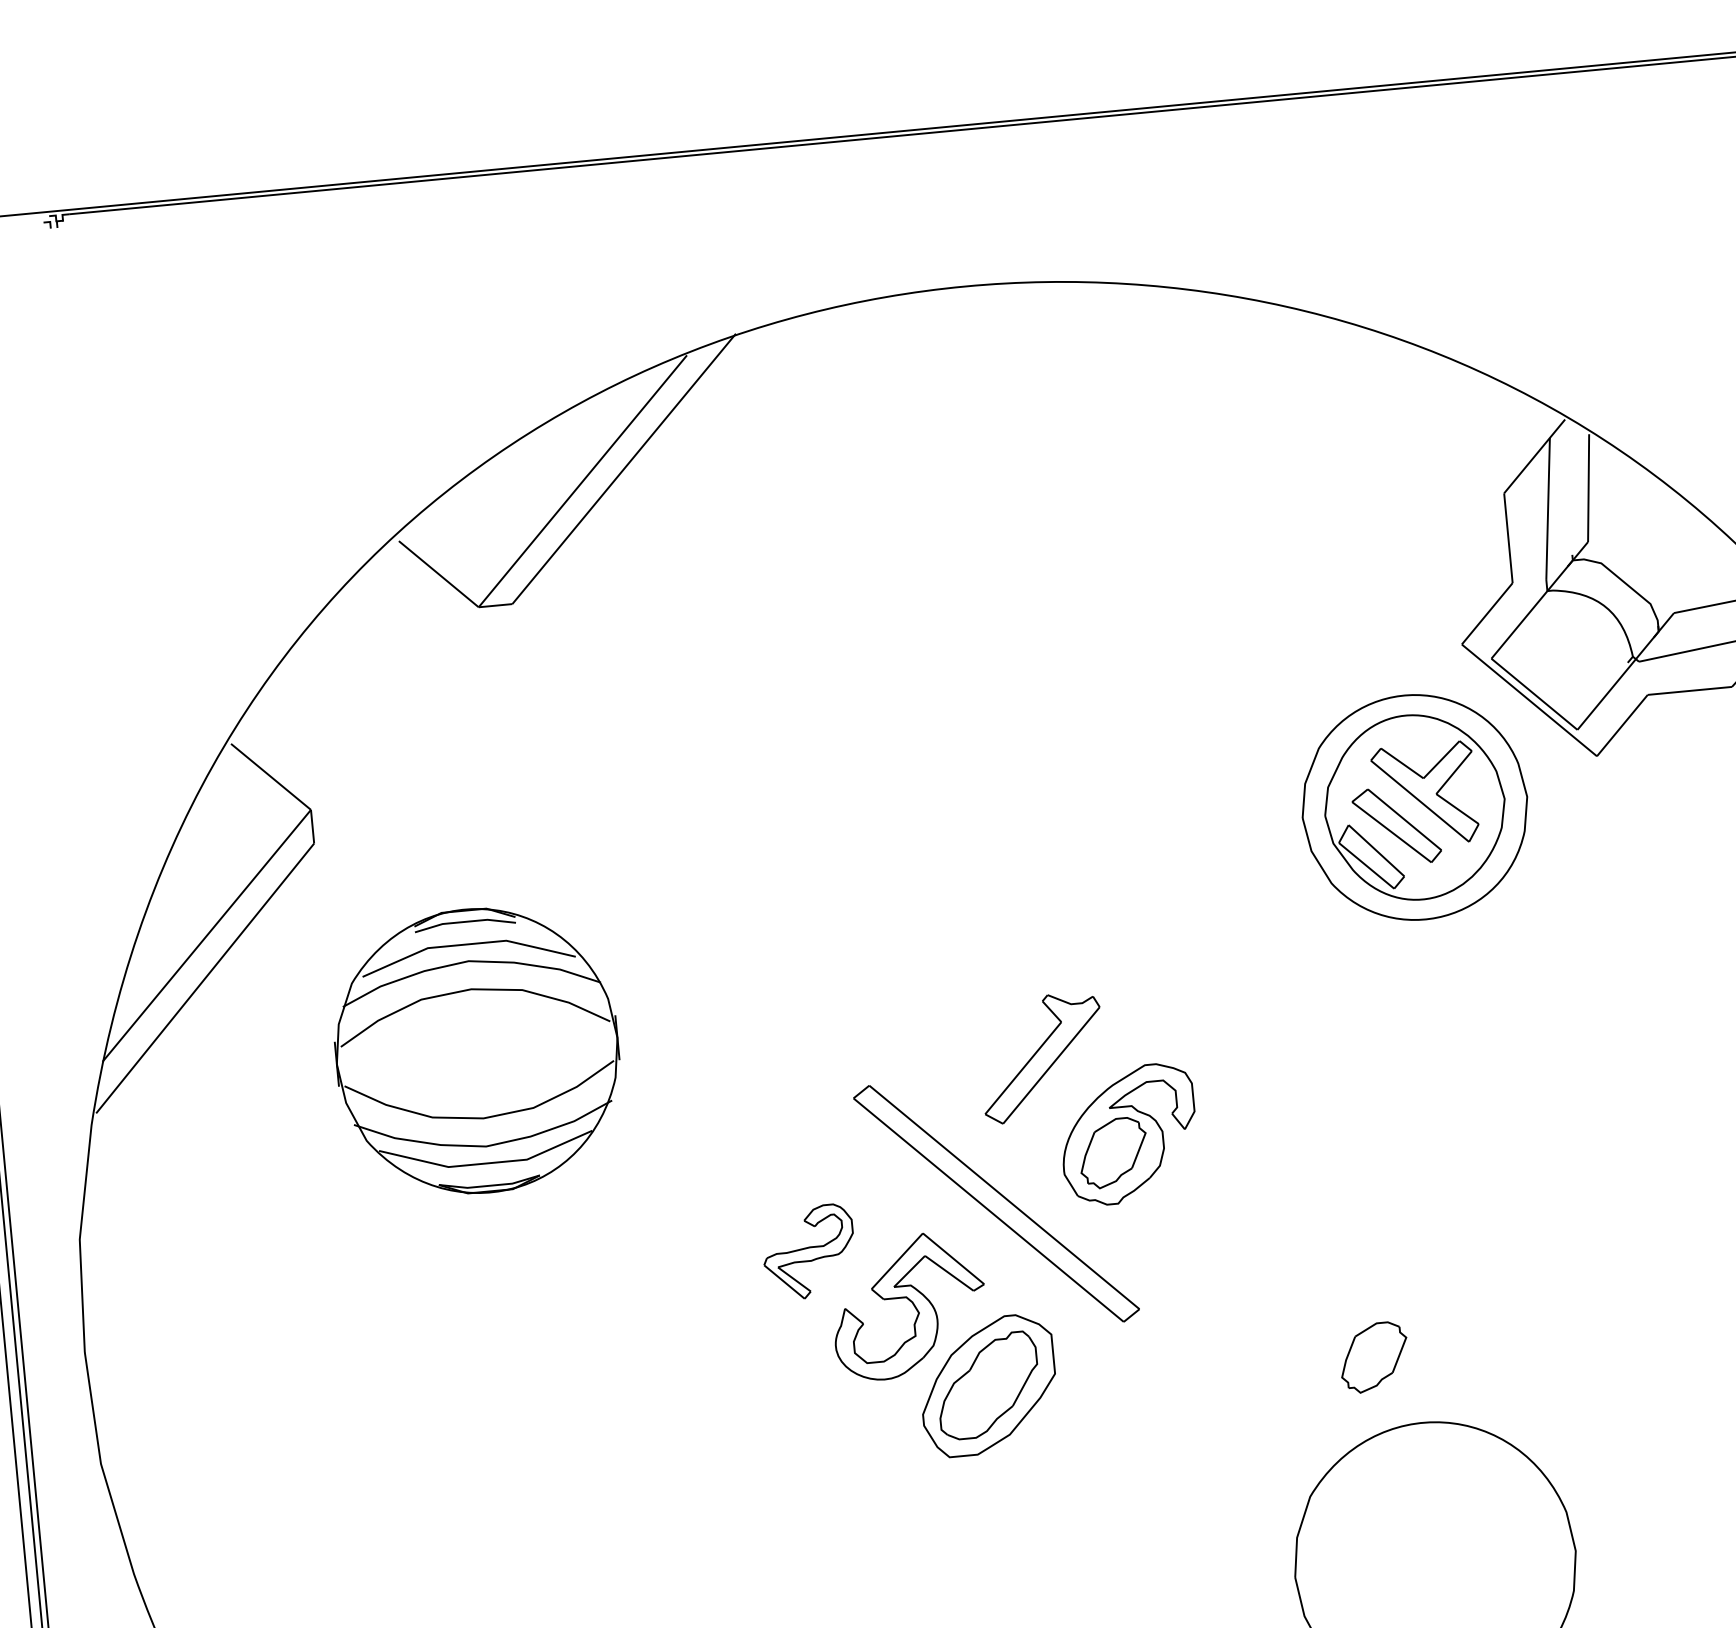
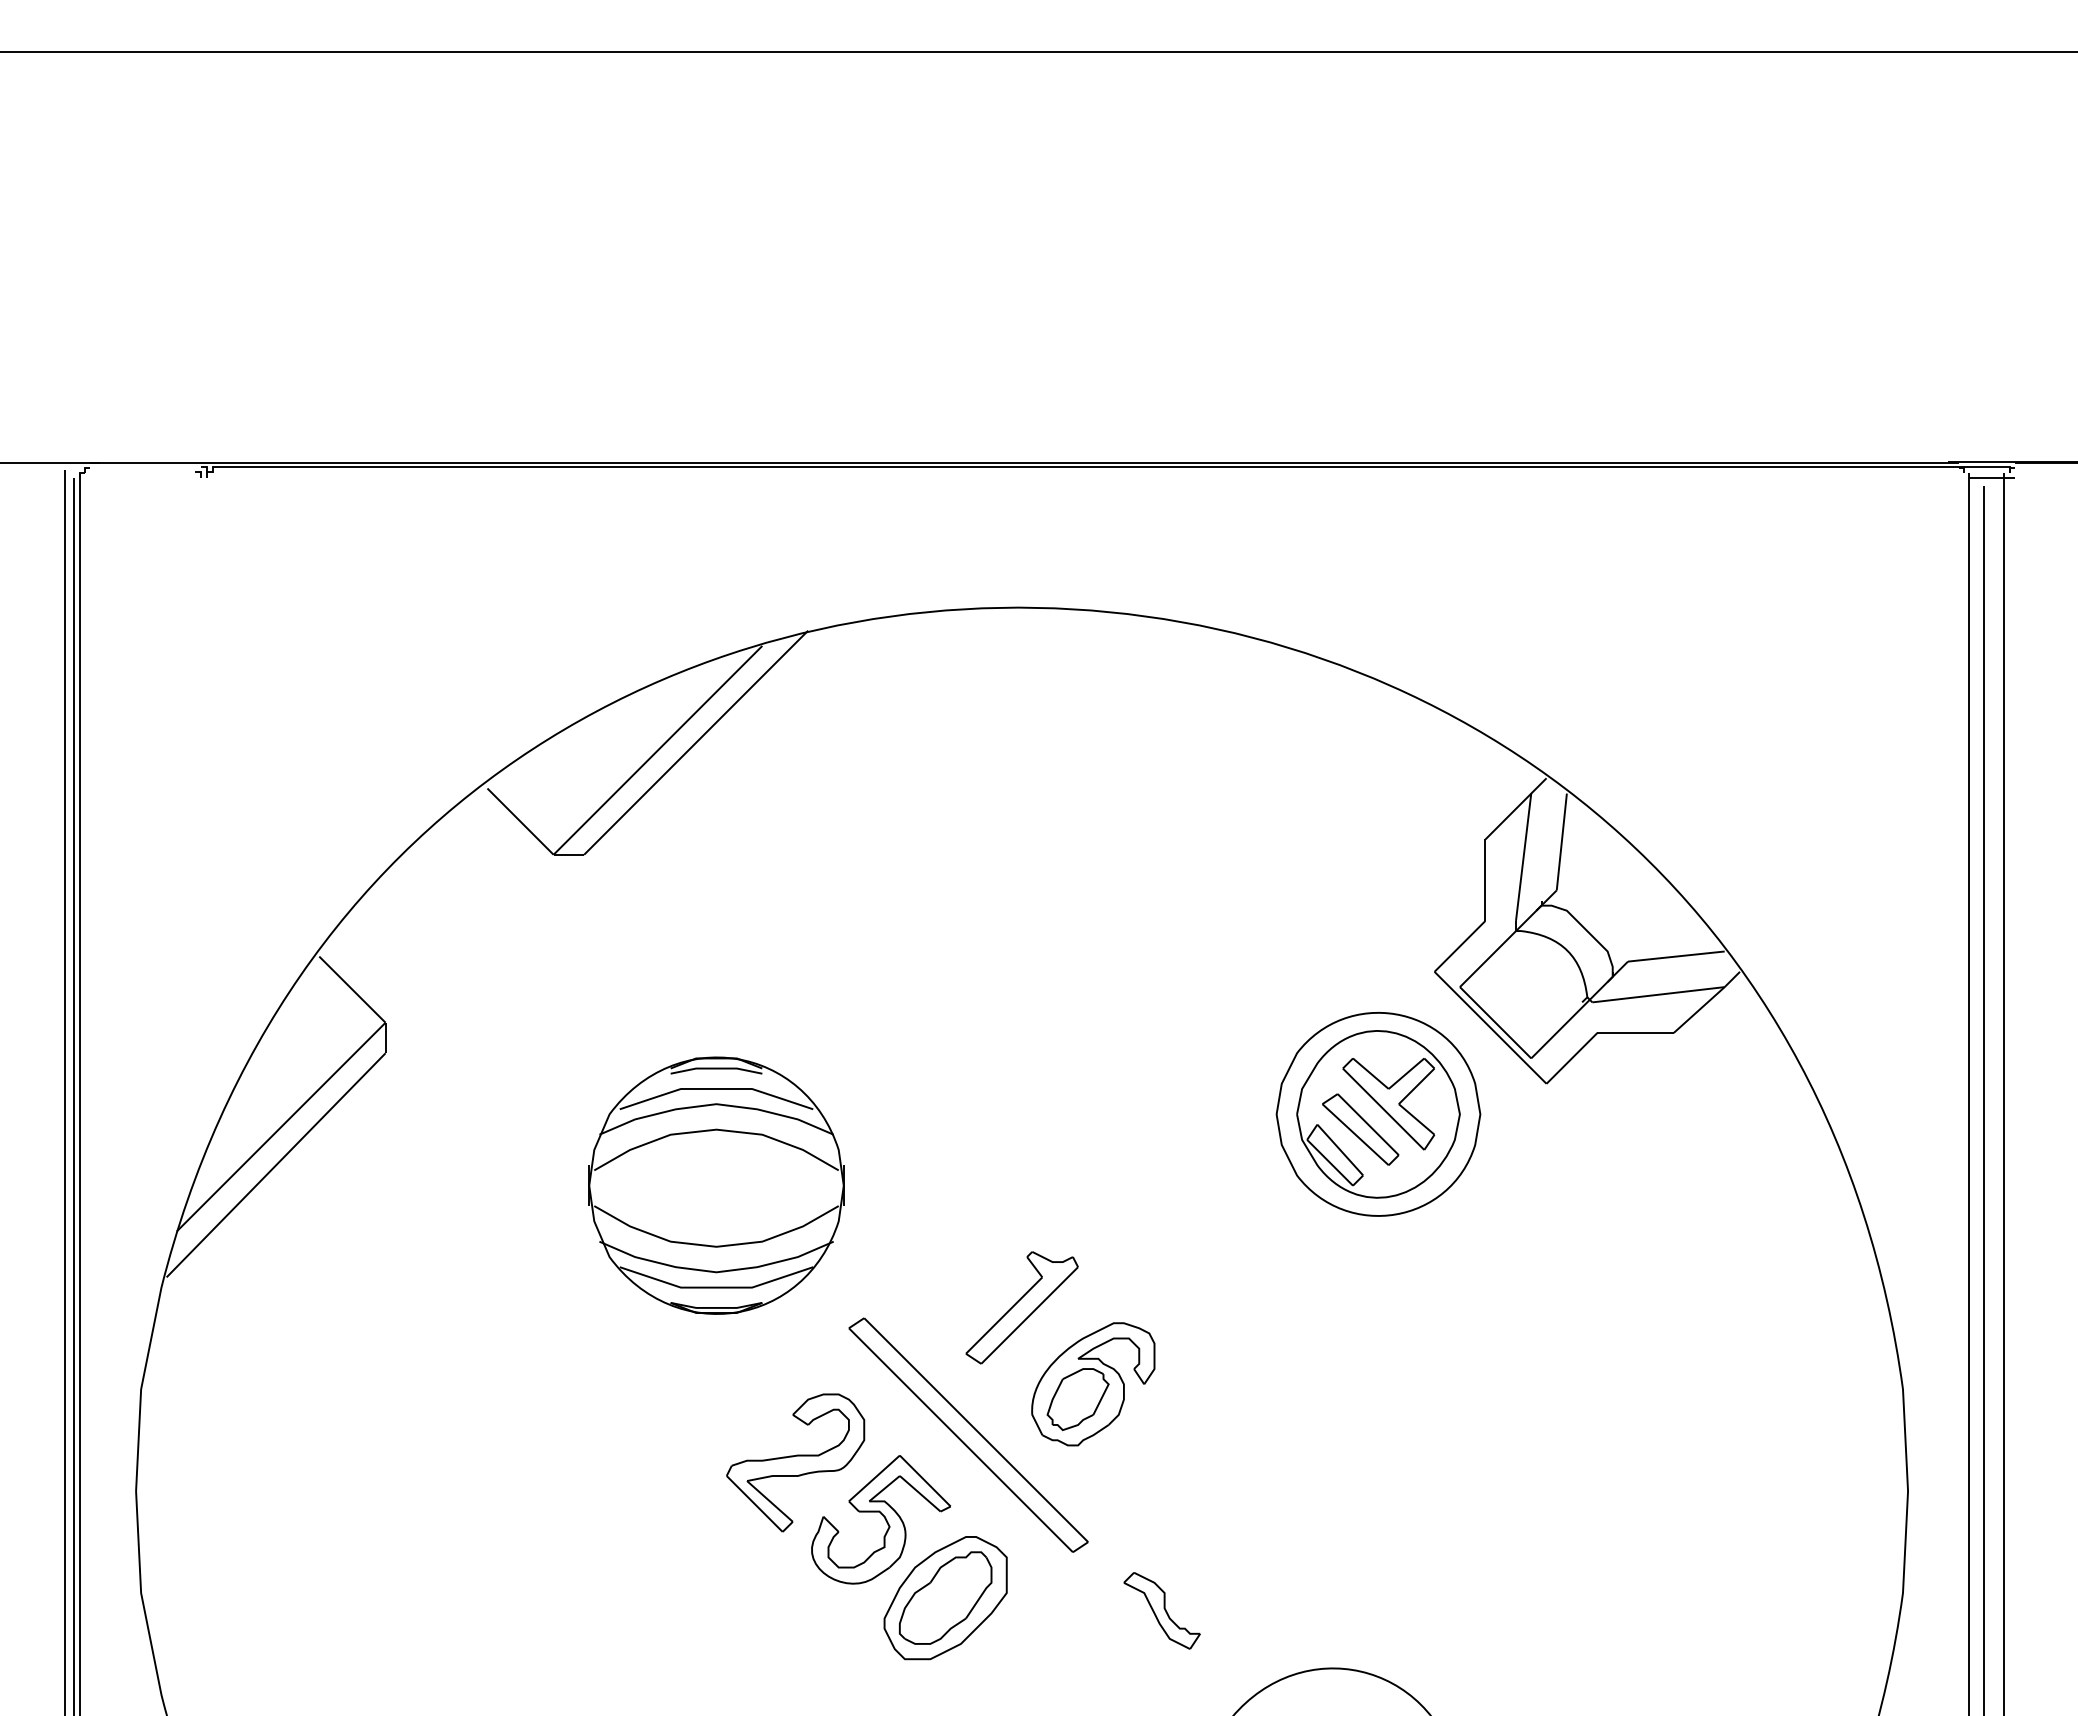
part: (477, 1050) -> (716, 1185), moved
part: (808, 1251) -> (795, 1462), size x1.67
part: (1373, 1357) -> (1294, 1605), removed
part: (1227, 1376) -> (1161, 1610), added

